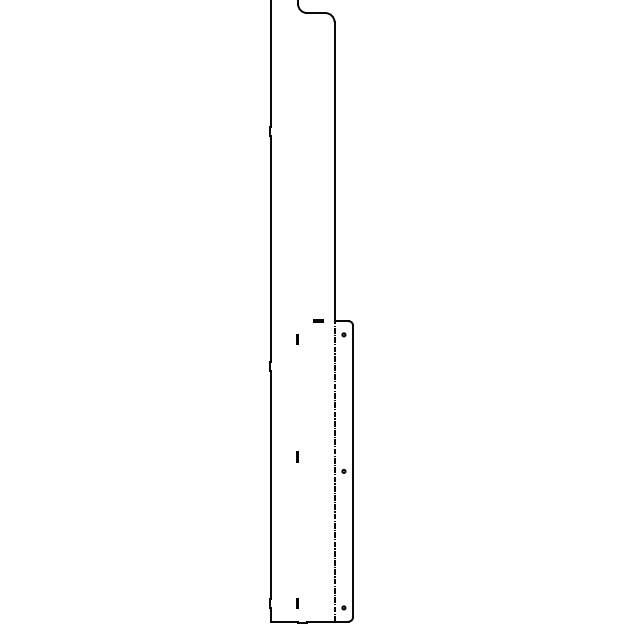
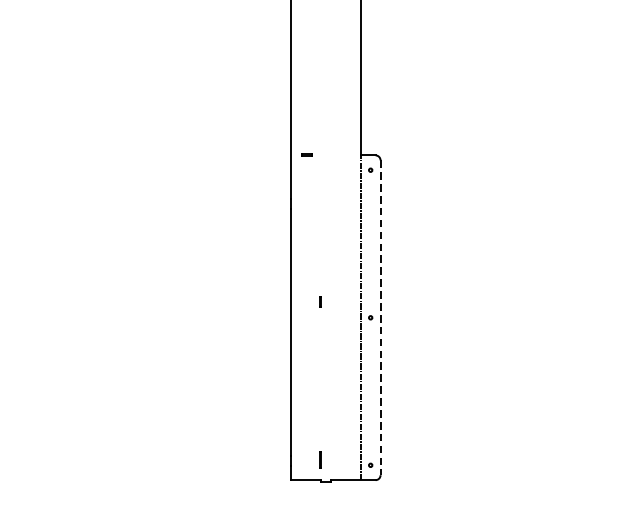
part: (318, 320) -> (306, 154), moved
part: (297, 339) -> (320, 175), removed
line: (353, 471) -> (381, 317), solid -> dashed
part: (297, 603) -> (320, 460), size x1.6

